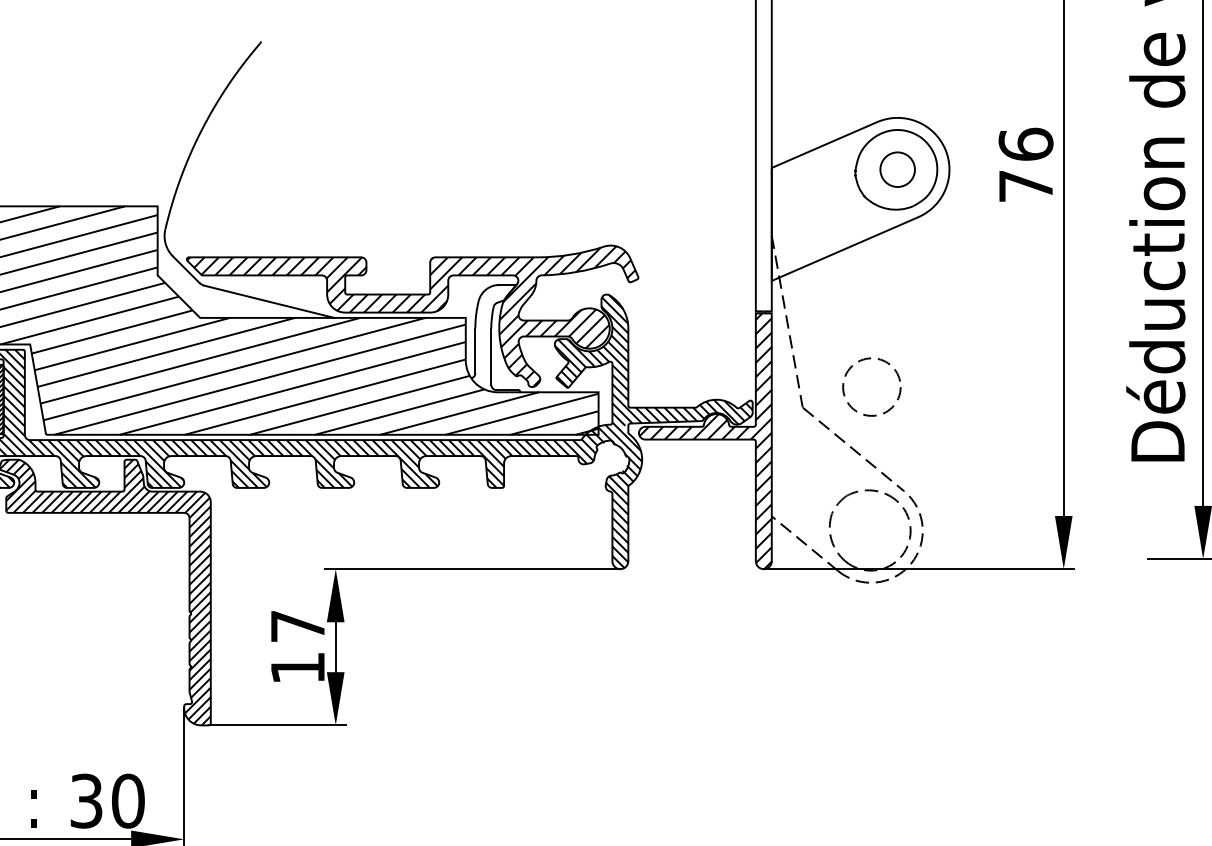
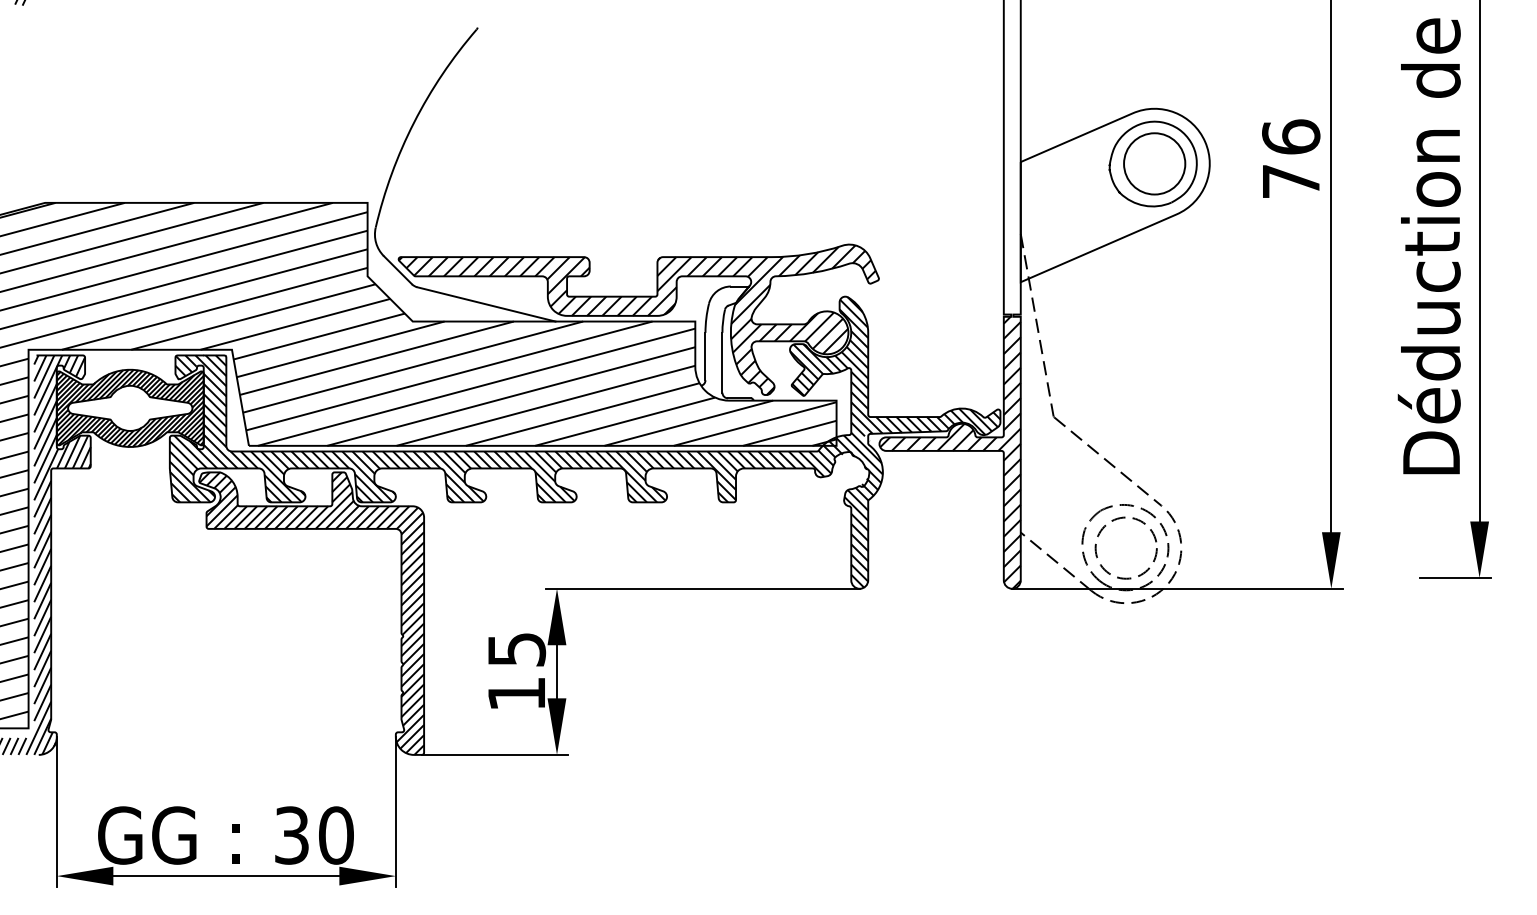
circle: (897, 169) -> (1154, 163), size x1.67
circle: (871, 386) -> (1125, 547), moved
text: (298, 626) -> (517, 649), 17 -> 15

